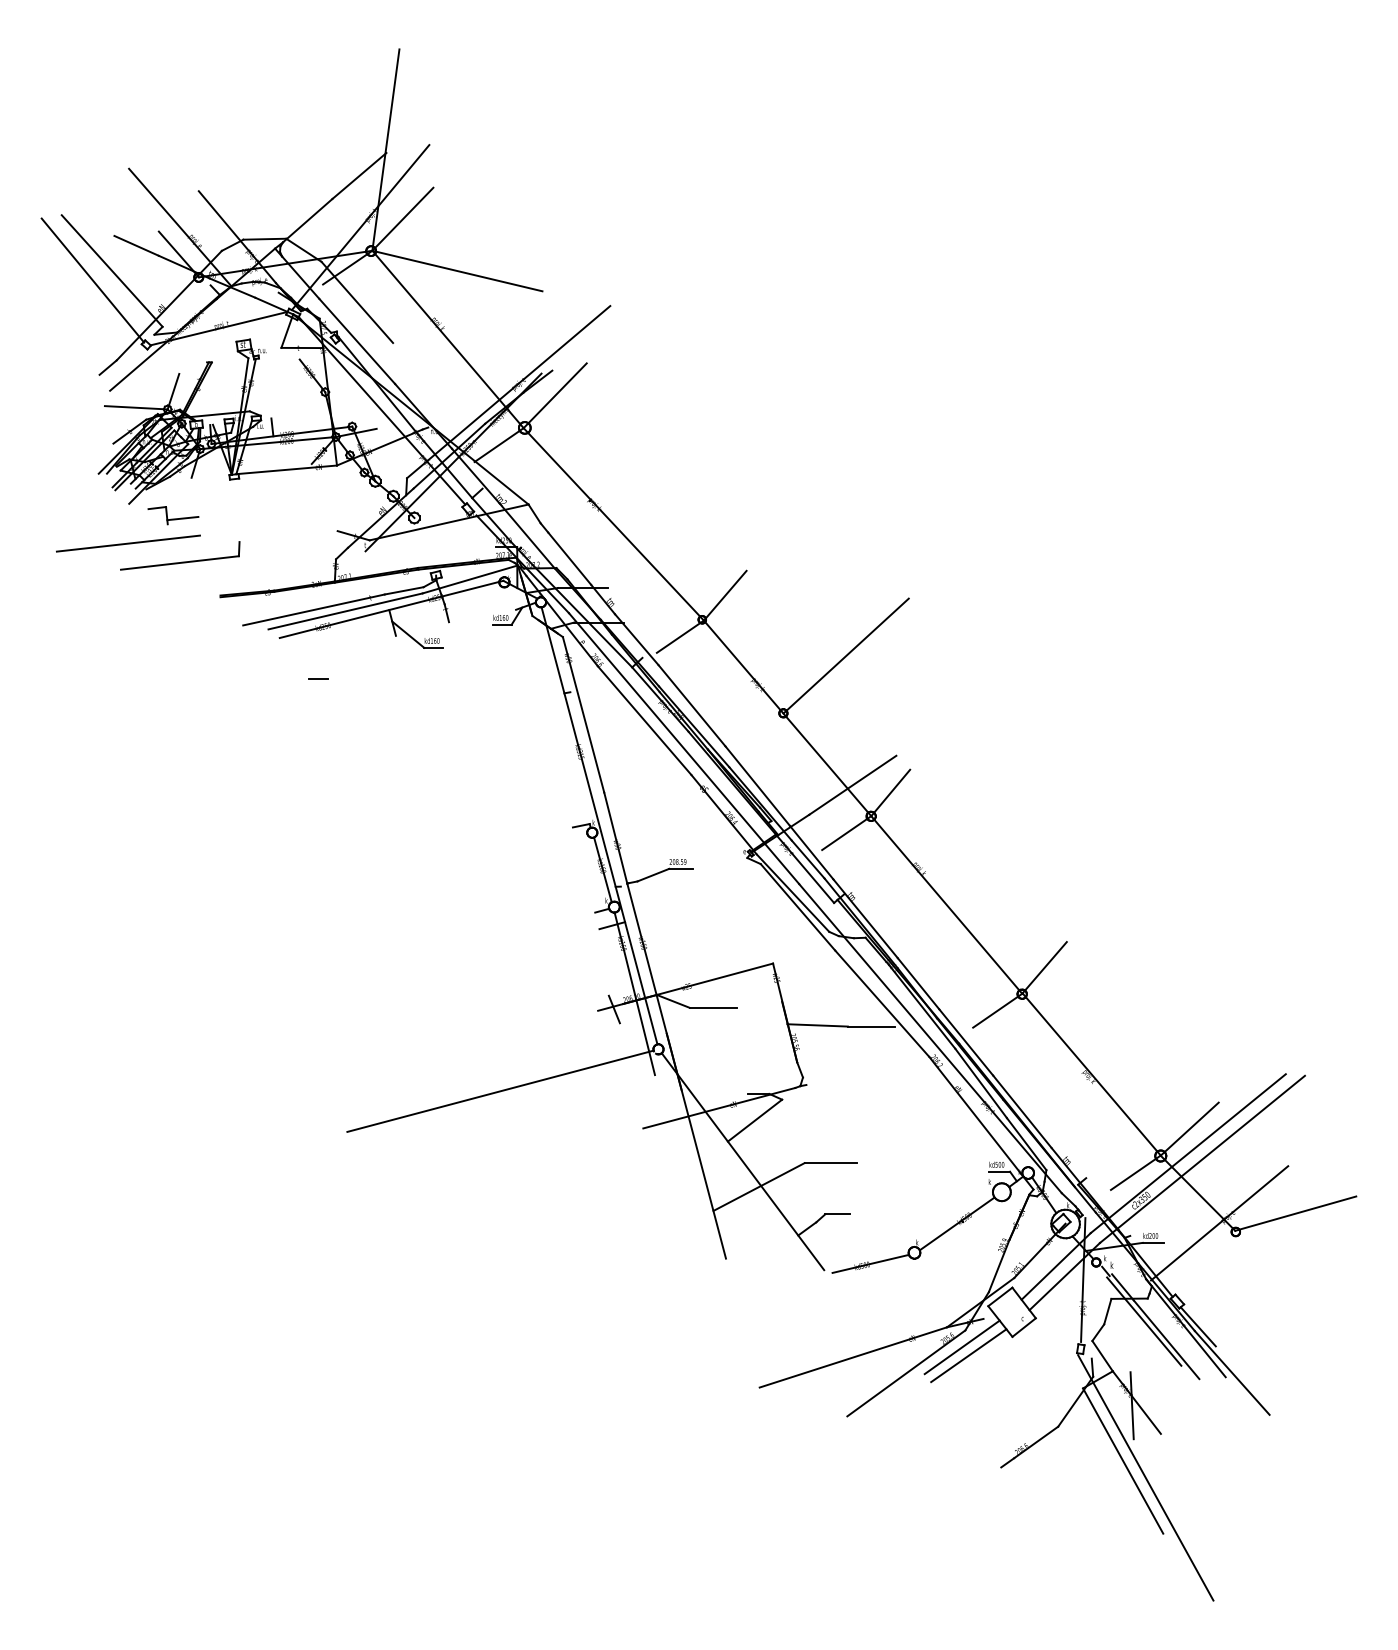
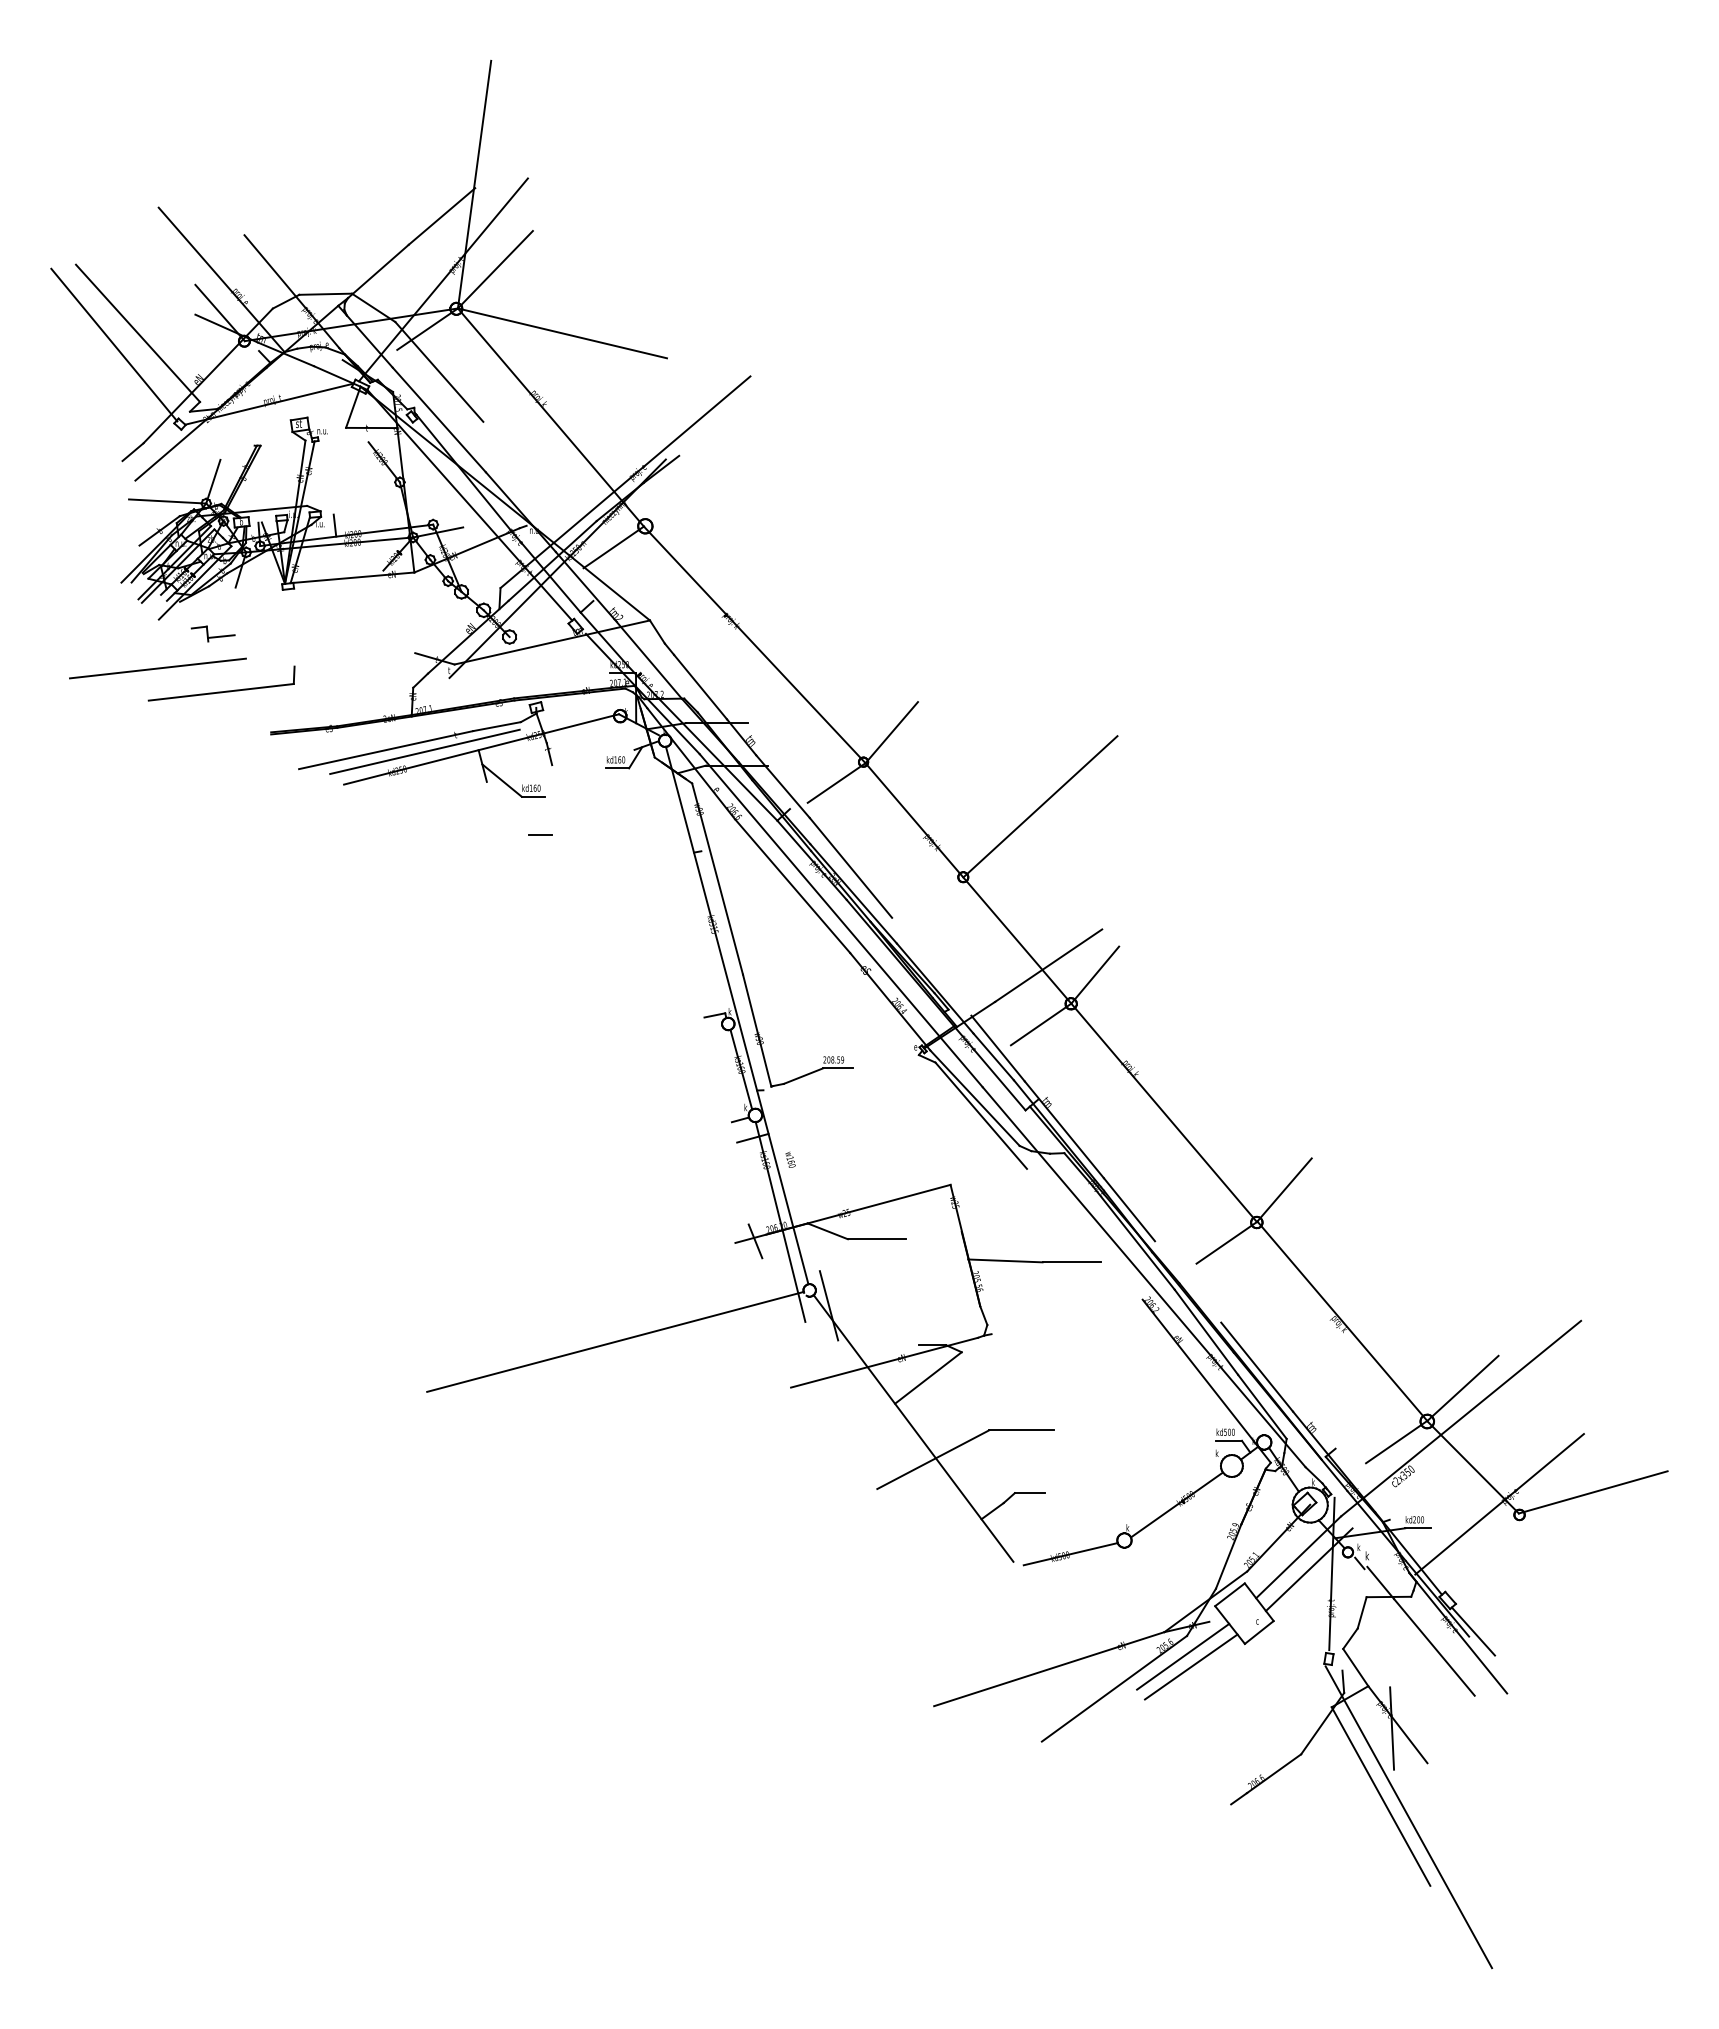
line: (136, 245) -> (167, 302), removed
line: (555, 395) -> (682, 486), removed
part: (172, 515) -> (212, 633), size x0.7
line: (469, 579) -> (577, 712), removed
line: (318, 678) -> (540, 834), moved
line: (757, 785) -> (931, 966), removed
line: (881, 1003) -> (1084, 1233), removed
line: (966, 1042) -> (1188, 1281), removed
line: (676, 1070) -> (831, 1316), removed
line: (1202, 1159) -> (1478, 1425), removed
line: (1143, 1321) -> (1406, 1624), removed
line: (1232, 1372) -> (1515, 1687), removed

